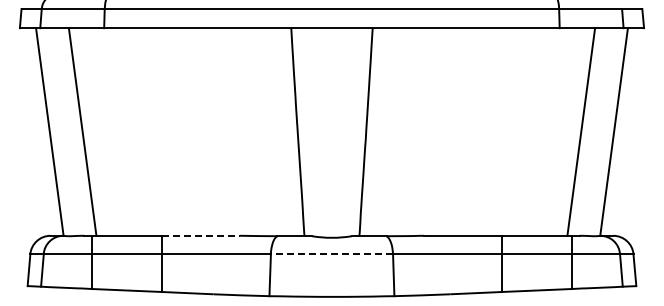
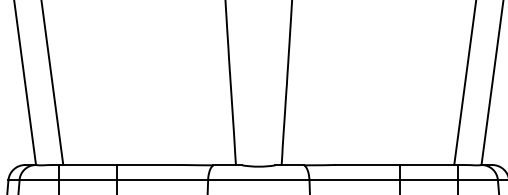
line: (201, 235) -> (150, 164), dashed -> solid
line: (331, 254) -> (258, 180), dashed -> solid

